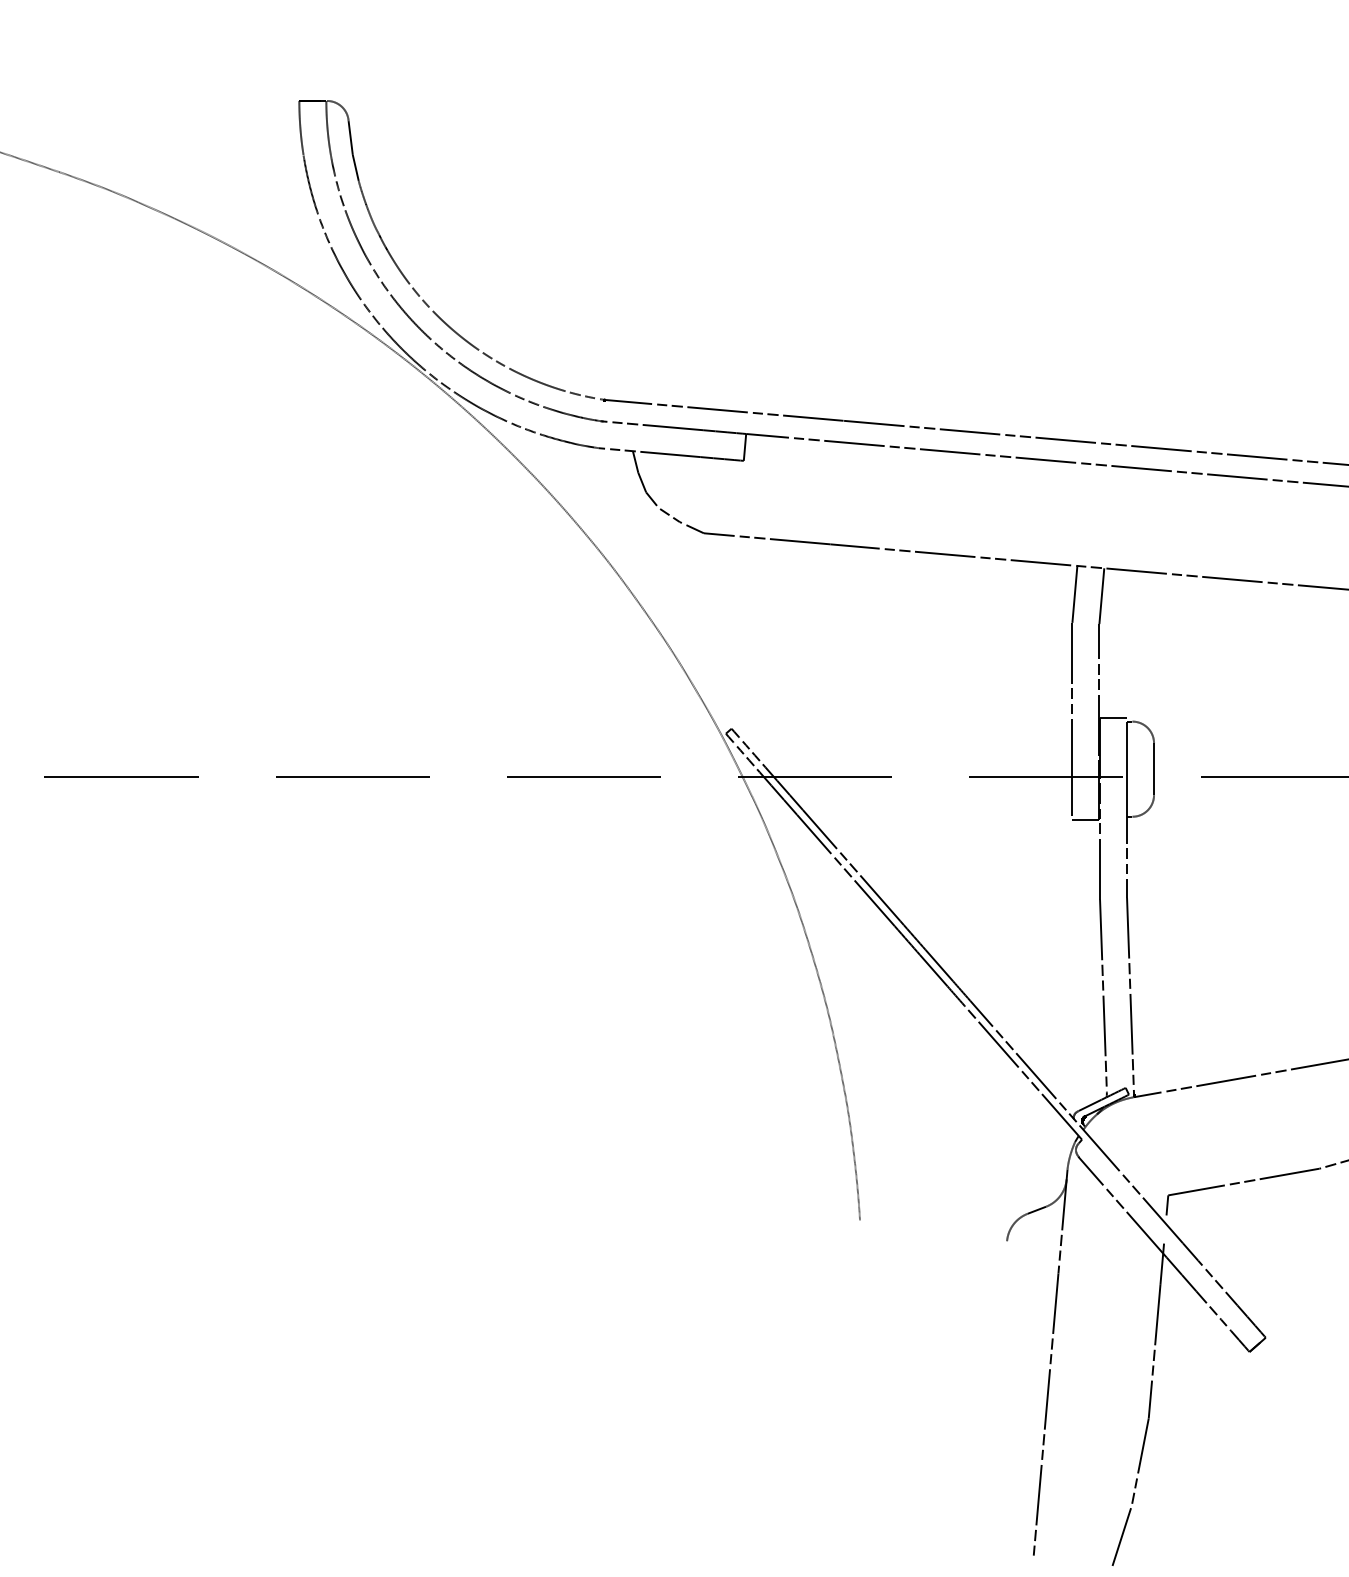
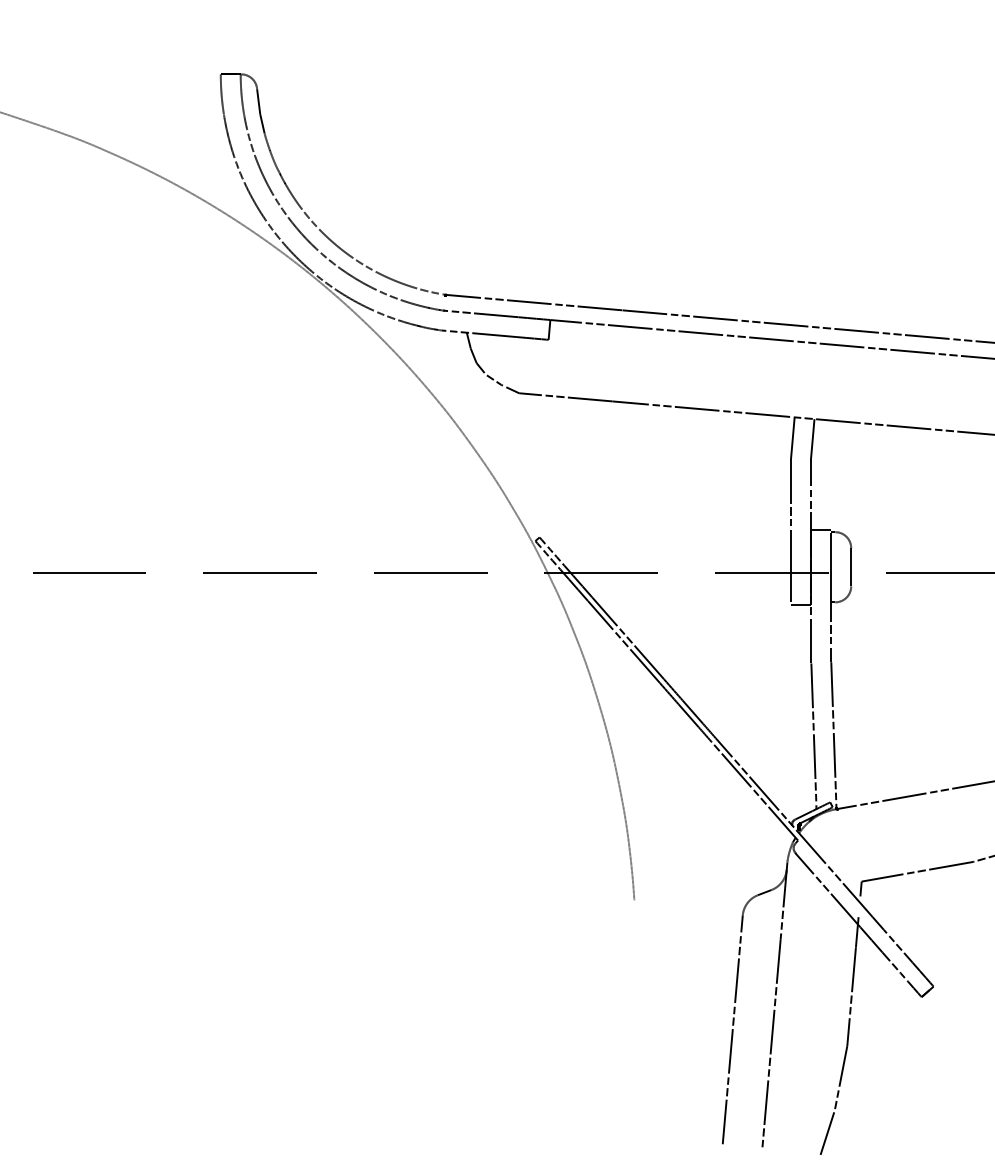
line: (993, 1395) -> (732, 1029), added

